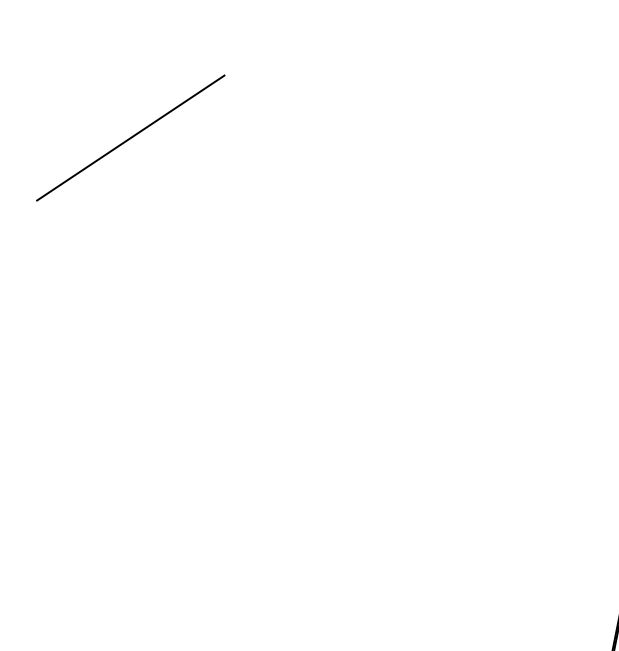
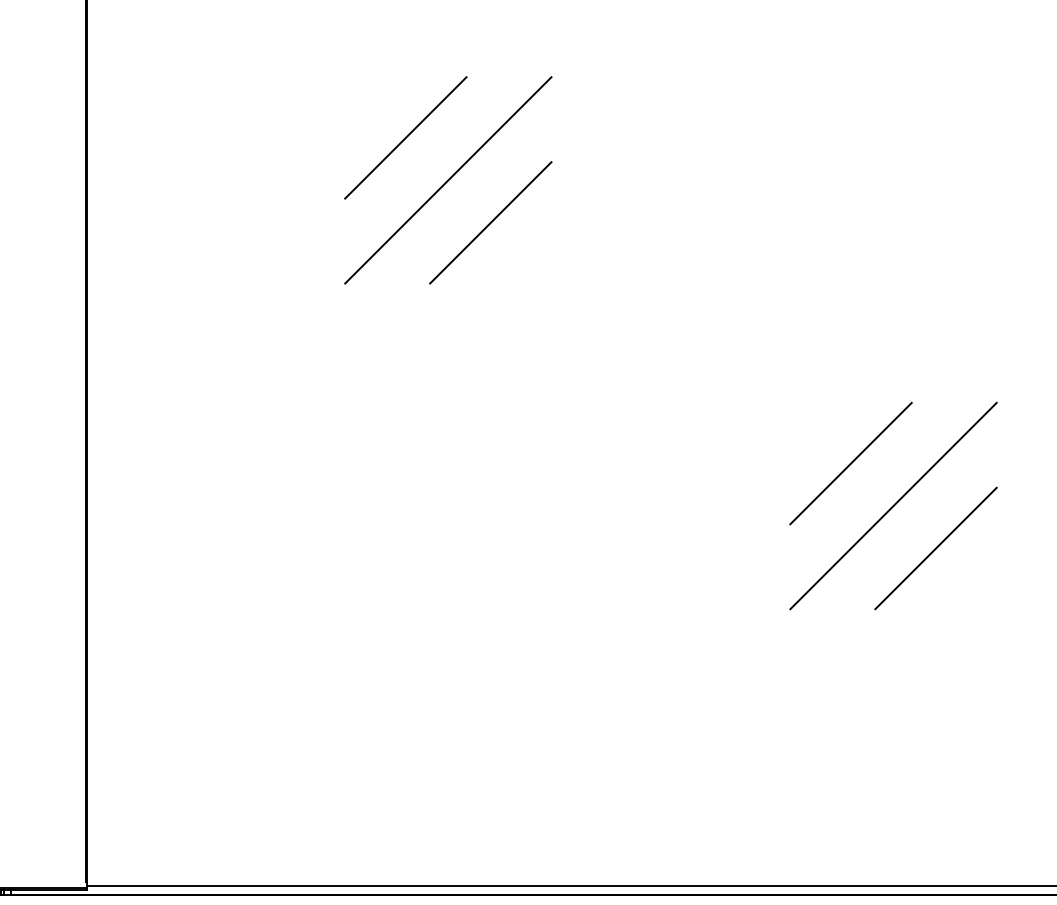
line: (104, 99) -> (405, 137), added
line: (156, 176) -> (490, 222), added
line: (392, 413) -> (850, 463), added
line: (418, 451) -> (893, 505), added
line: (443, 490) -> (935, 548), added

